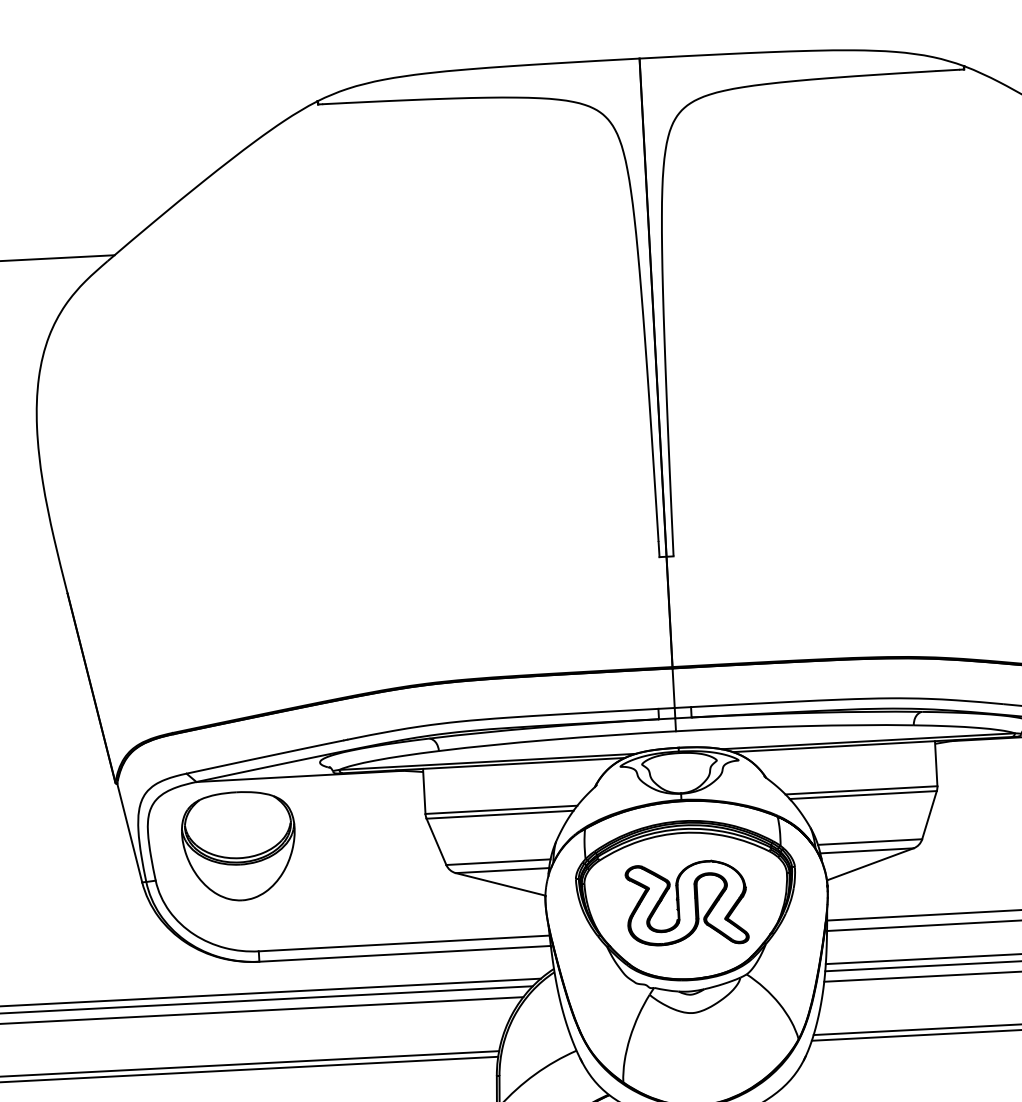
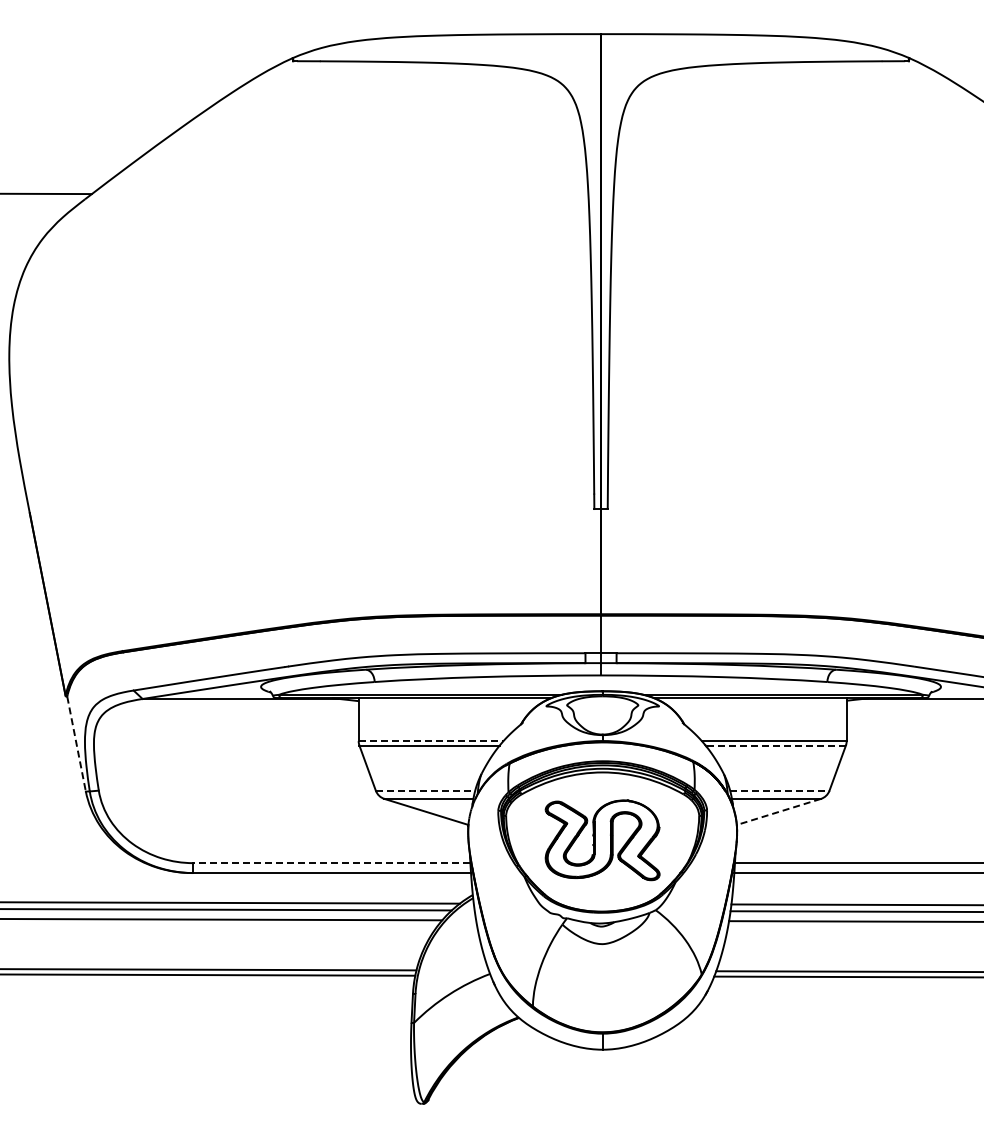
line: (862, 794) -> (775, 745), solid -> dashed
line: (501, 810) -> (431, 741), solid -> dashed
line: (129, 833) -> (76, 744), solid -> dashed
line: (869, 841) -> (779, 790), solid -> dashed
part: (238, 845) -> (179, 761), removed
line: (498, 861) -> (425, 790), solid -> dashed
line: (869, 863) -> (778, 811), solid -> dashed
line: (403, 943) -> (331, 863), solid -> dashed

